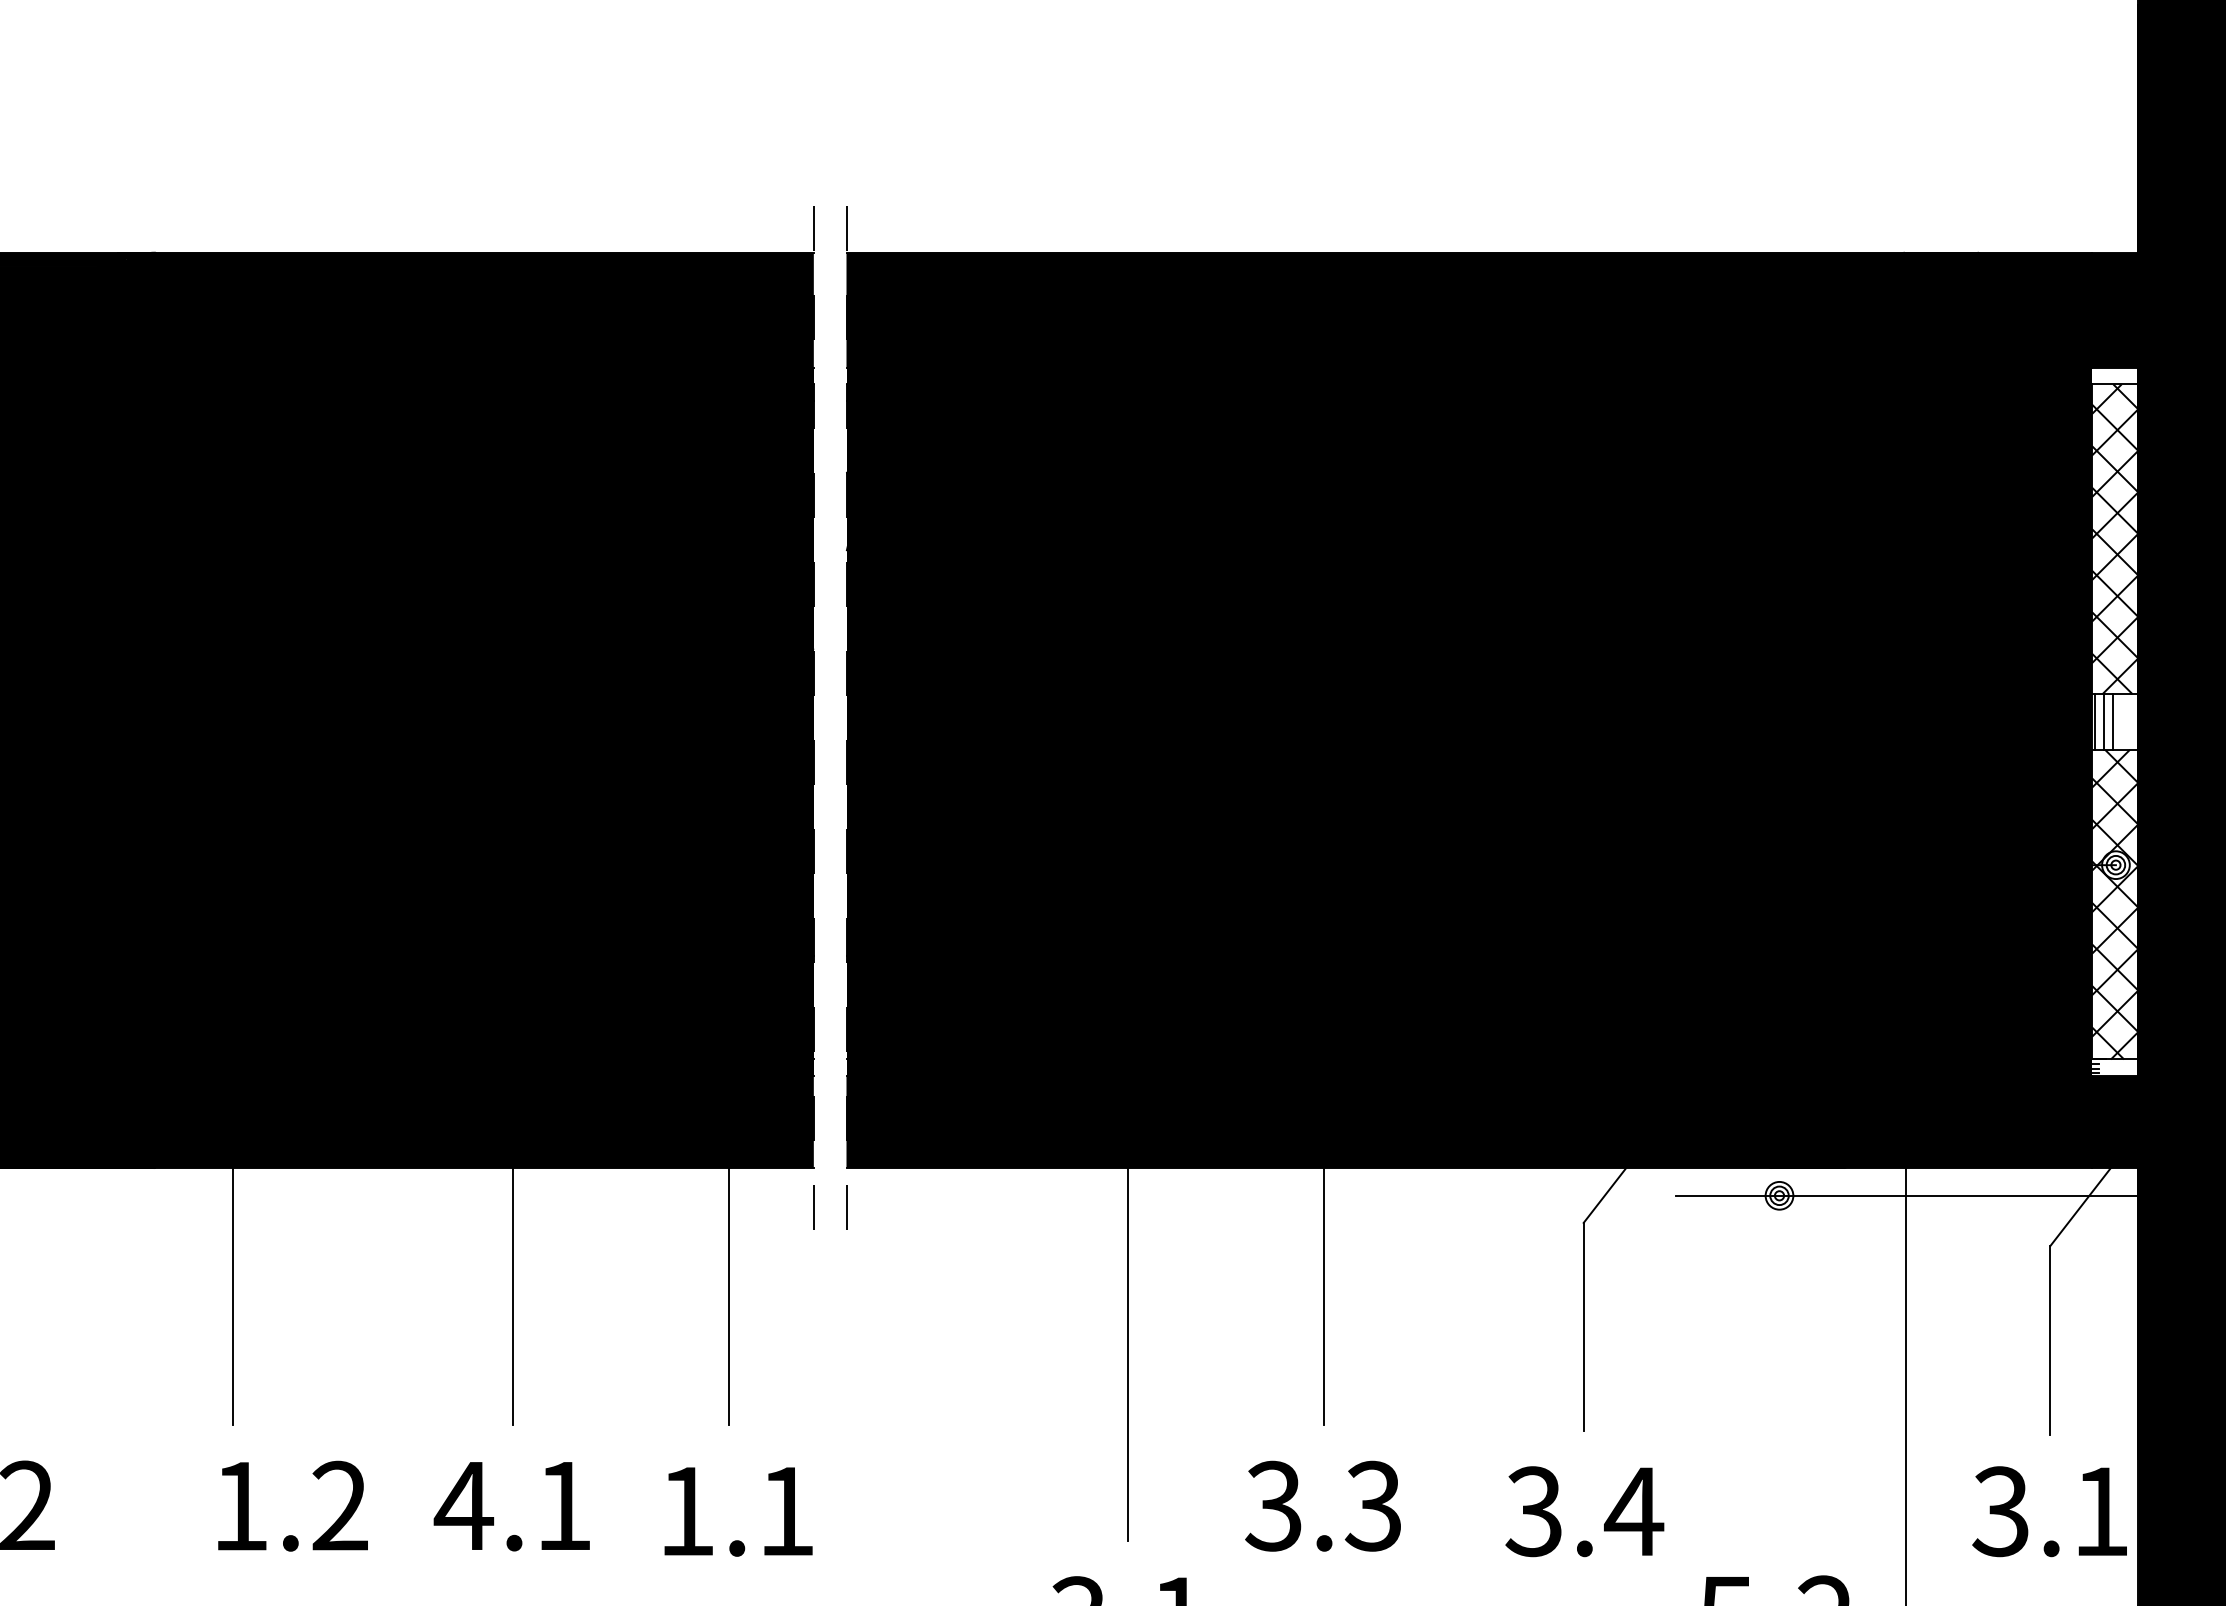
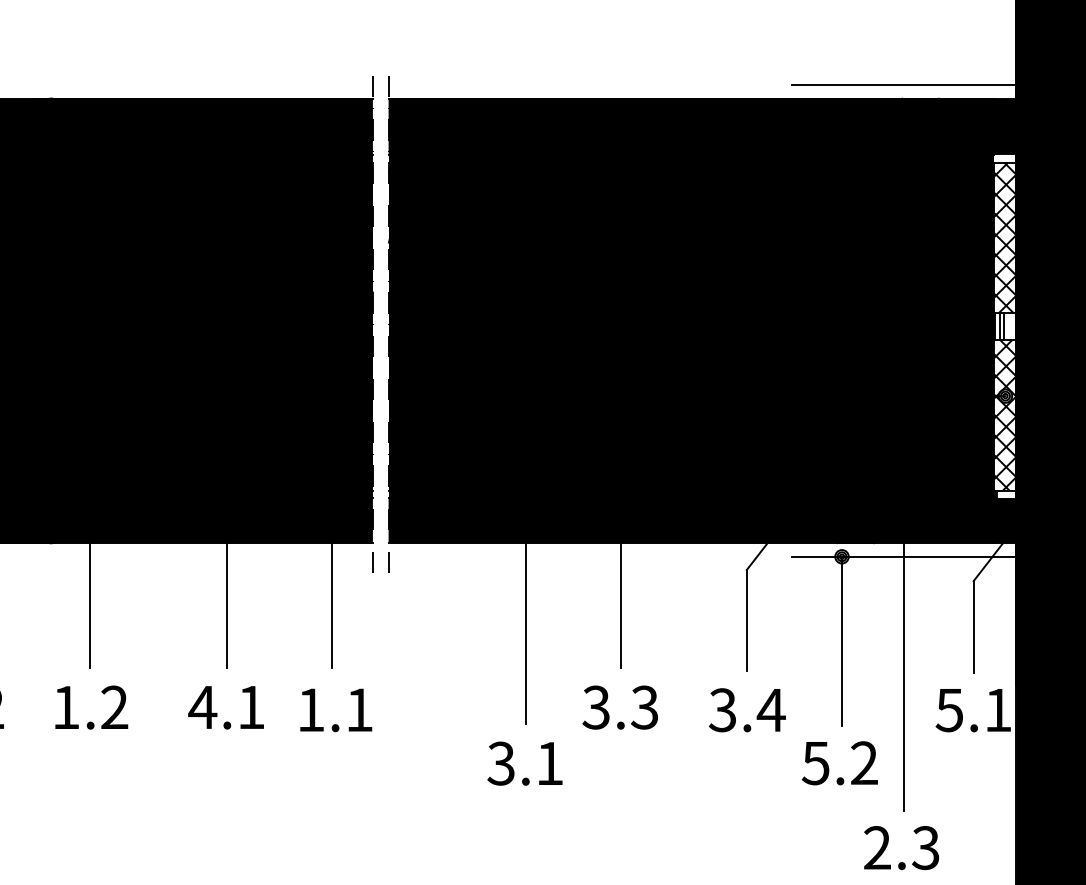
line: (1906, 225) -> (903, 85), added
line: (1780, 1370) -> (842, 641), added
text: (292, 1505) -> (91, 707), moved
text: (2000, 1510) -> (949, 709), 3.1 -> 5.1

